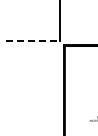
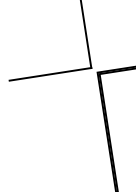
line: (33, 41) -> (51, 74), dashed -> solid

